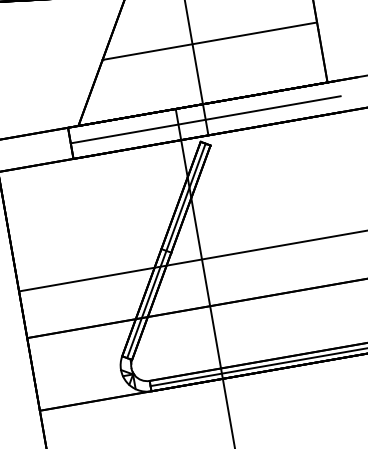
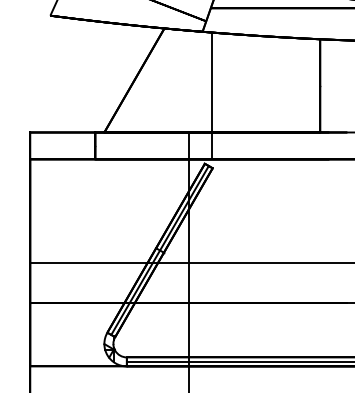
line: (209, 41) -> (227, 80), removed
line: (205, 119) -> (212, 145), removed

